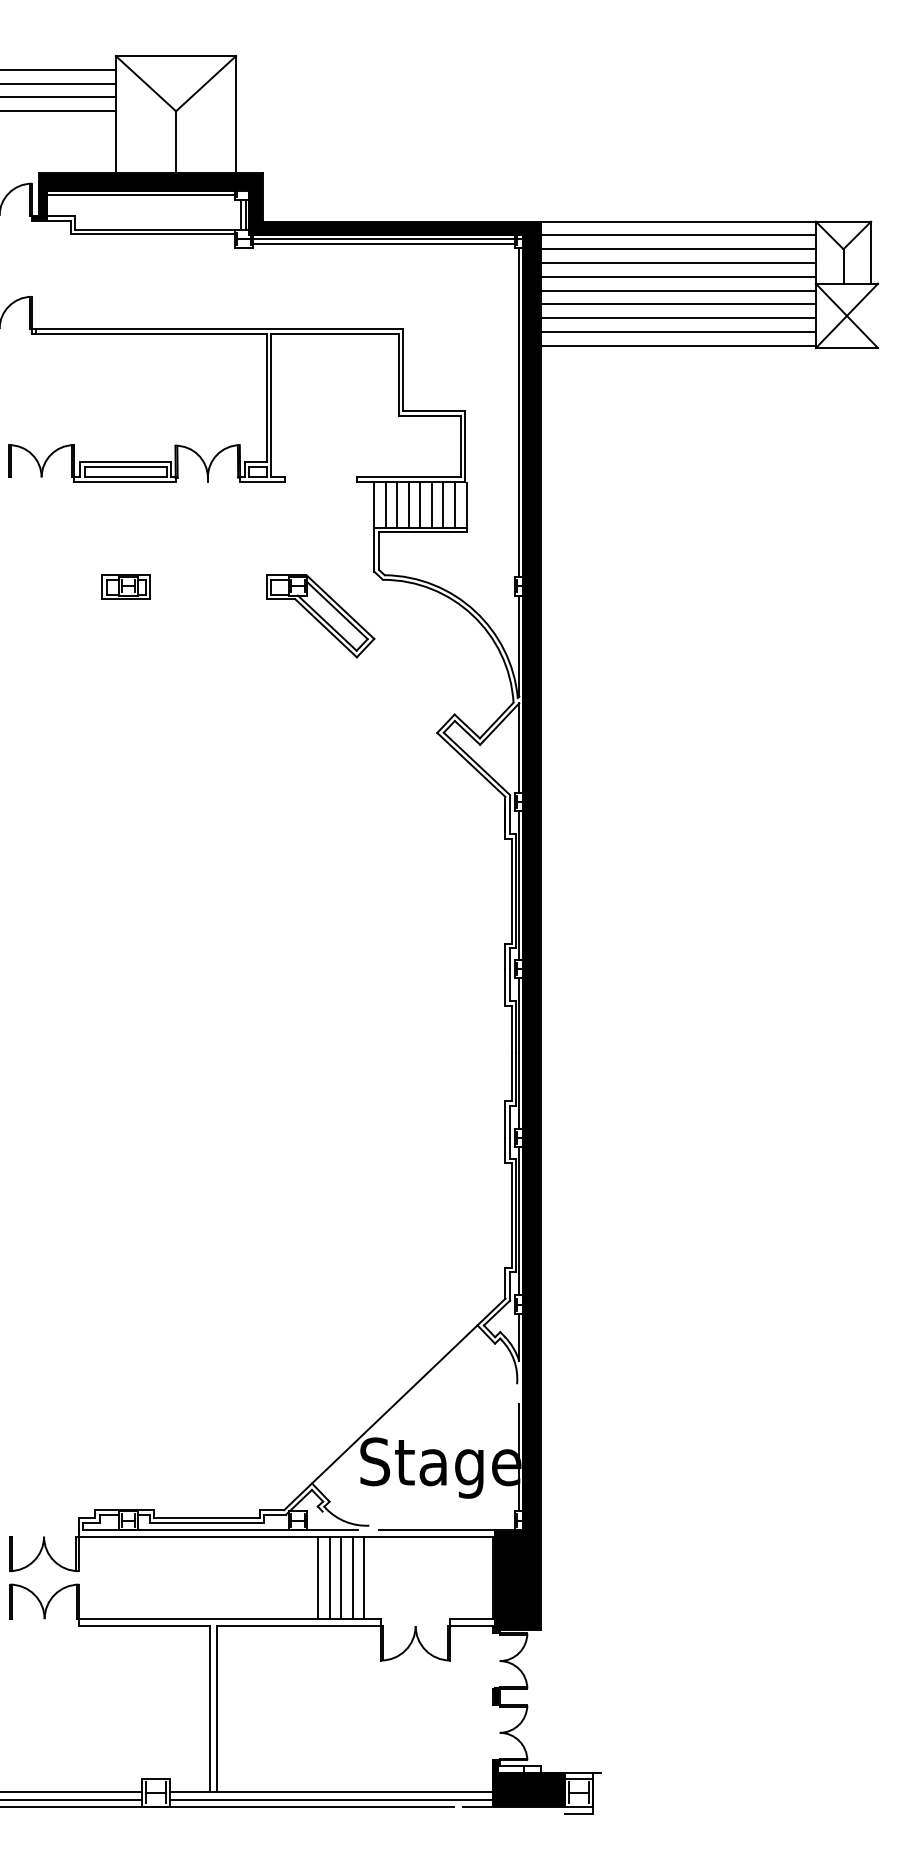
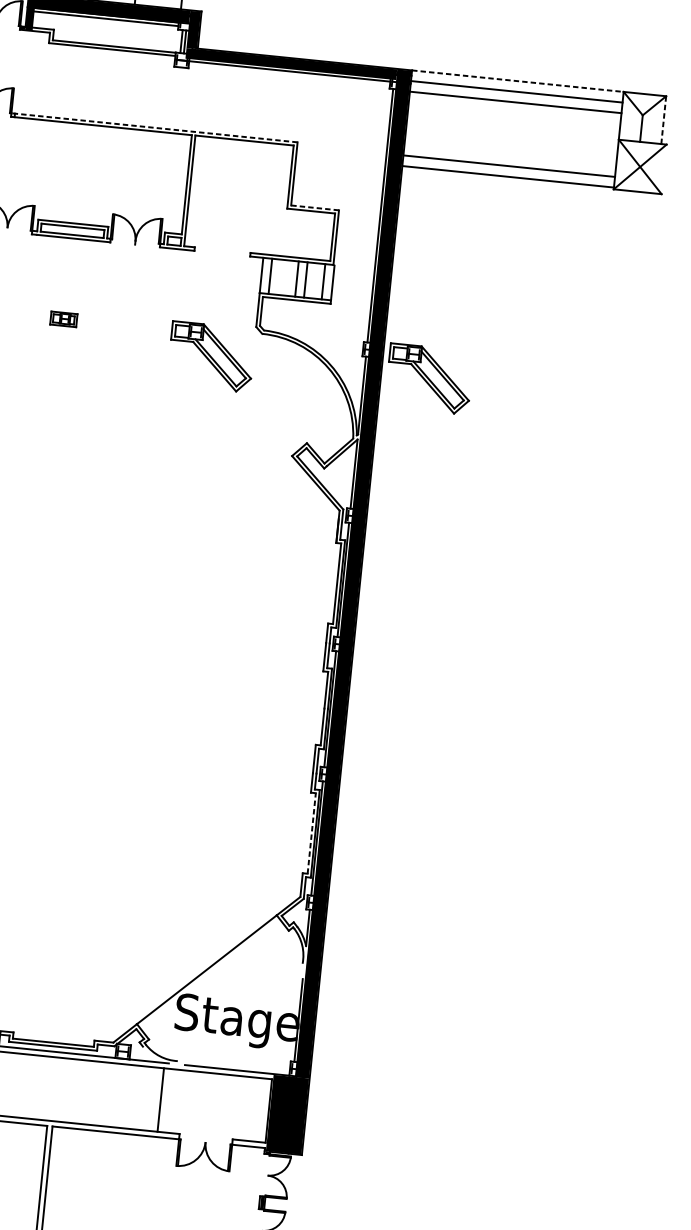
line: (679, 221) -> (518, 81), solid -> dashed
line: (383, 243) -> (288, 74), removed
line: (871, 252) -> (664, 120), solid -> dashed
line: (678, 263) -> (514, 113), removed
line: (678, 276) -> (513, 123), removed
line: (678, 290) -> (512, 134), removed
line: (678, 304) -> (511, 144), removed
line: (678, 318) -> (510, 155), removed
line: (217, 329) -> (154, 128), solid -> dashed
line: (433, 411) -> (314, 208), solid -> dashed
line: (397, 504) -> (279, 277), removed
line: (408, 504) -> (287, 277), removed
line: (443, 504) -> (314, 280), removed
part: (125, 586) -> (63, 318), size x0.7
part: (603, 616) -> (429, 379), added
line: (511, 1215) -> (311, 833), solid -> dashed
line: (318, 1577) -> (134, 1097), removed
line: (329, 1577) -> (143, 1097), removed
line: (341, 1577) -> (152, 1098), removed
line: (364, 1577) -> (170, 1100), removed

